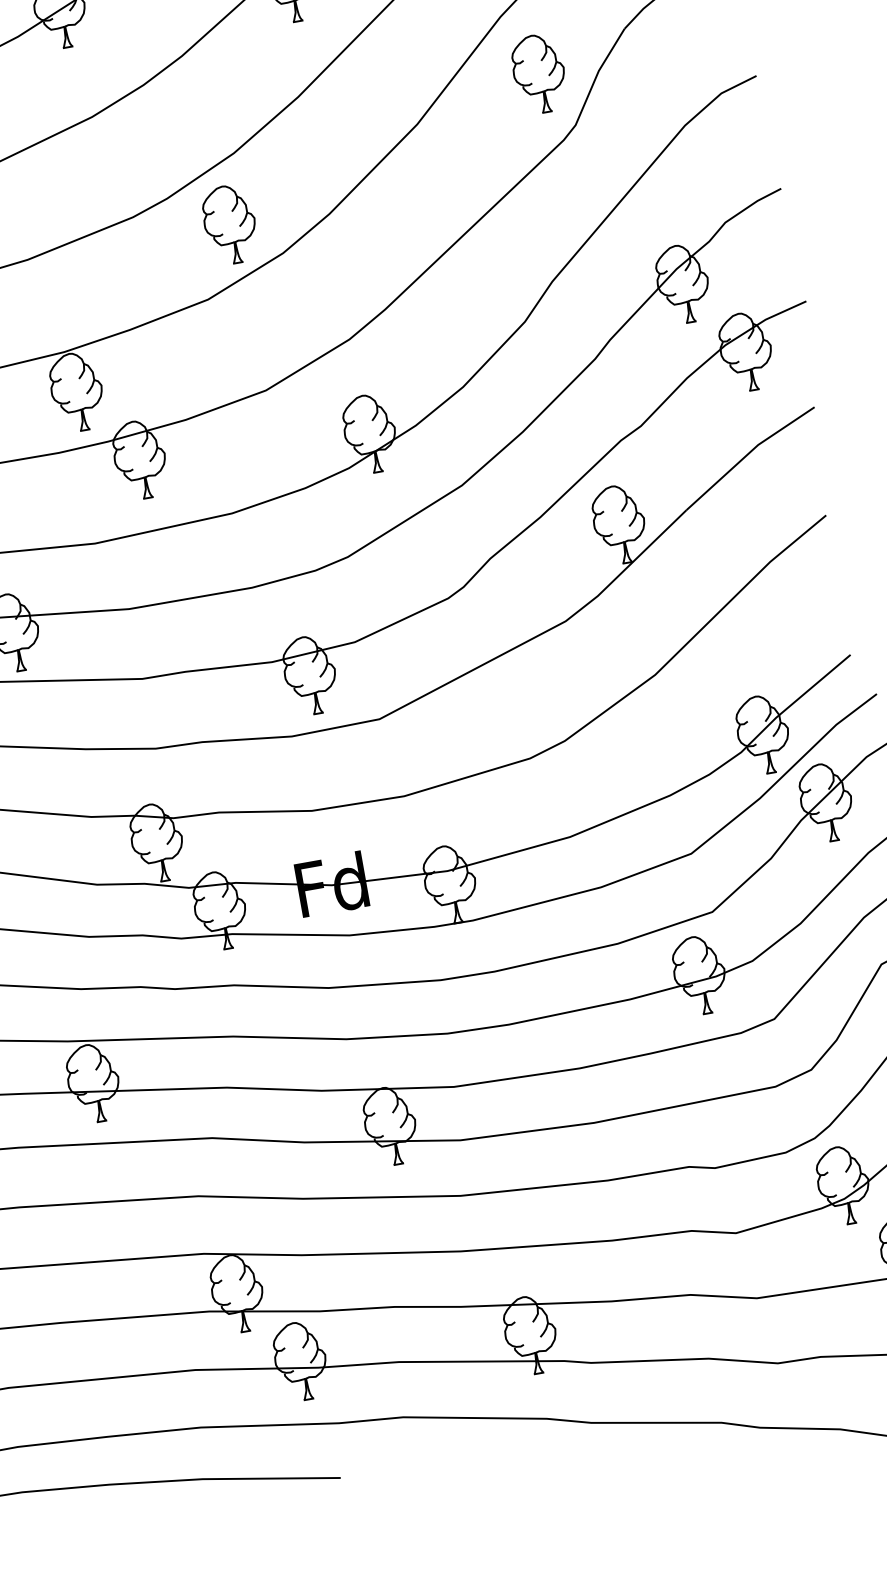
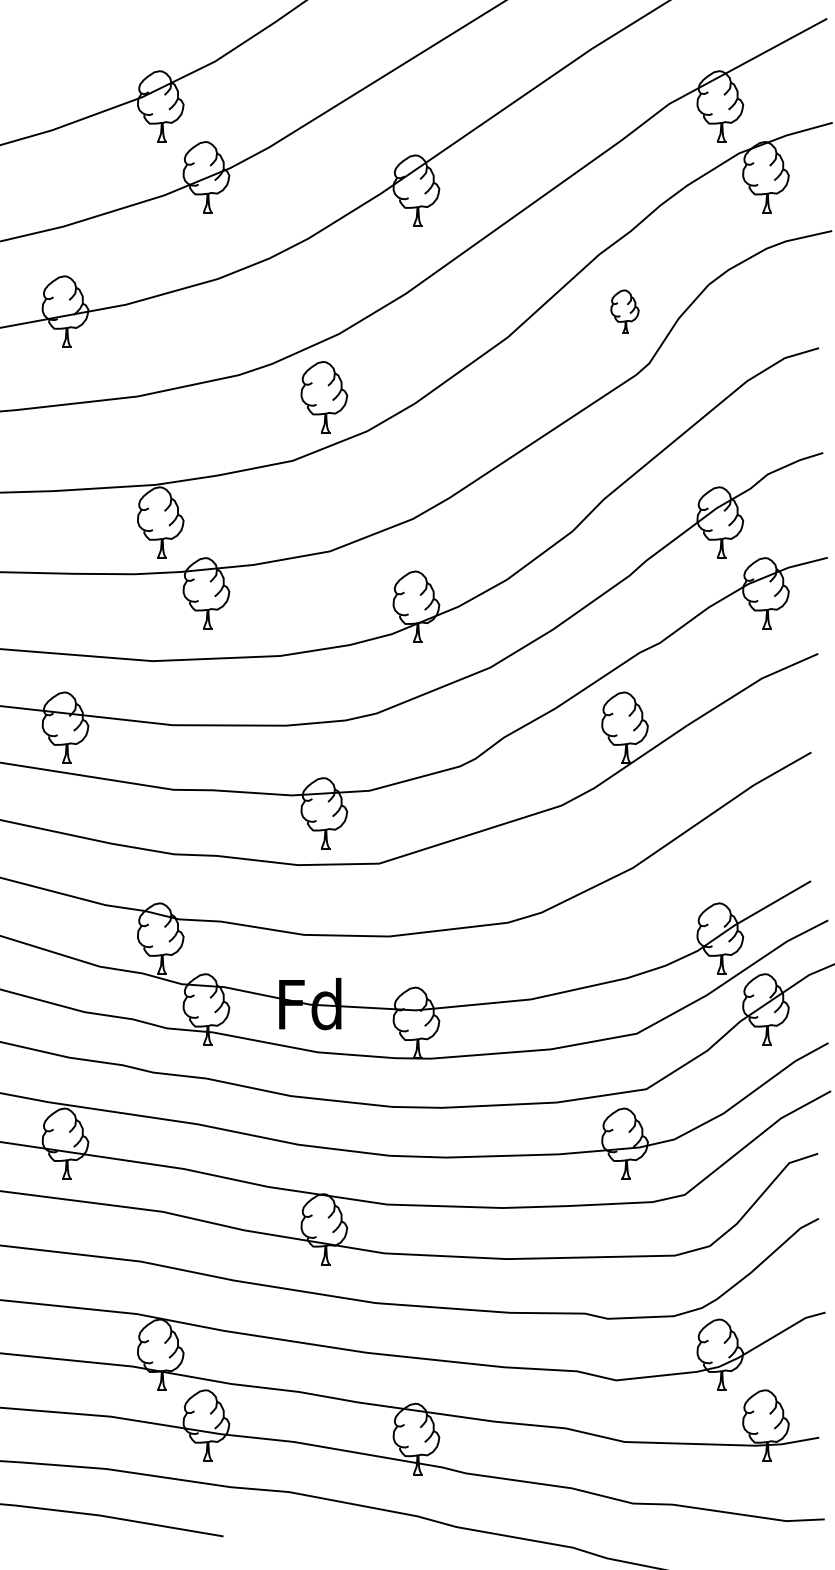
part: (538, 73) -> (624, 311), size x0.6

